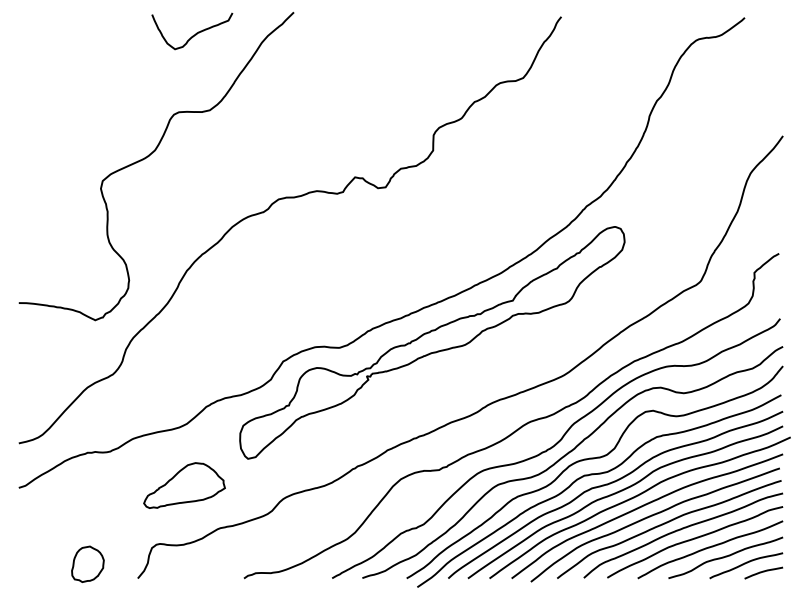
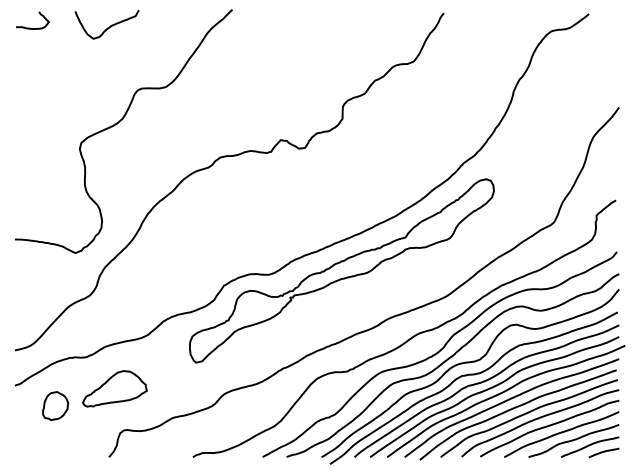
curve: (38, 34) -> (30, 27), added
curve: (192, 34) -> (107, 27), moved
part: (183, 485) -> (114, 388), moved
part: (87, 563) -> (55, 405), moved

